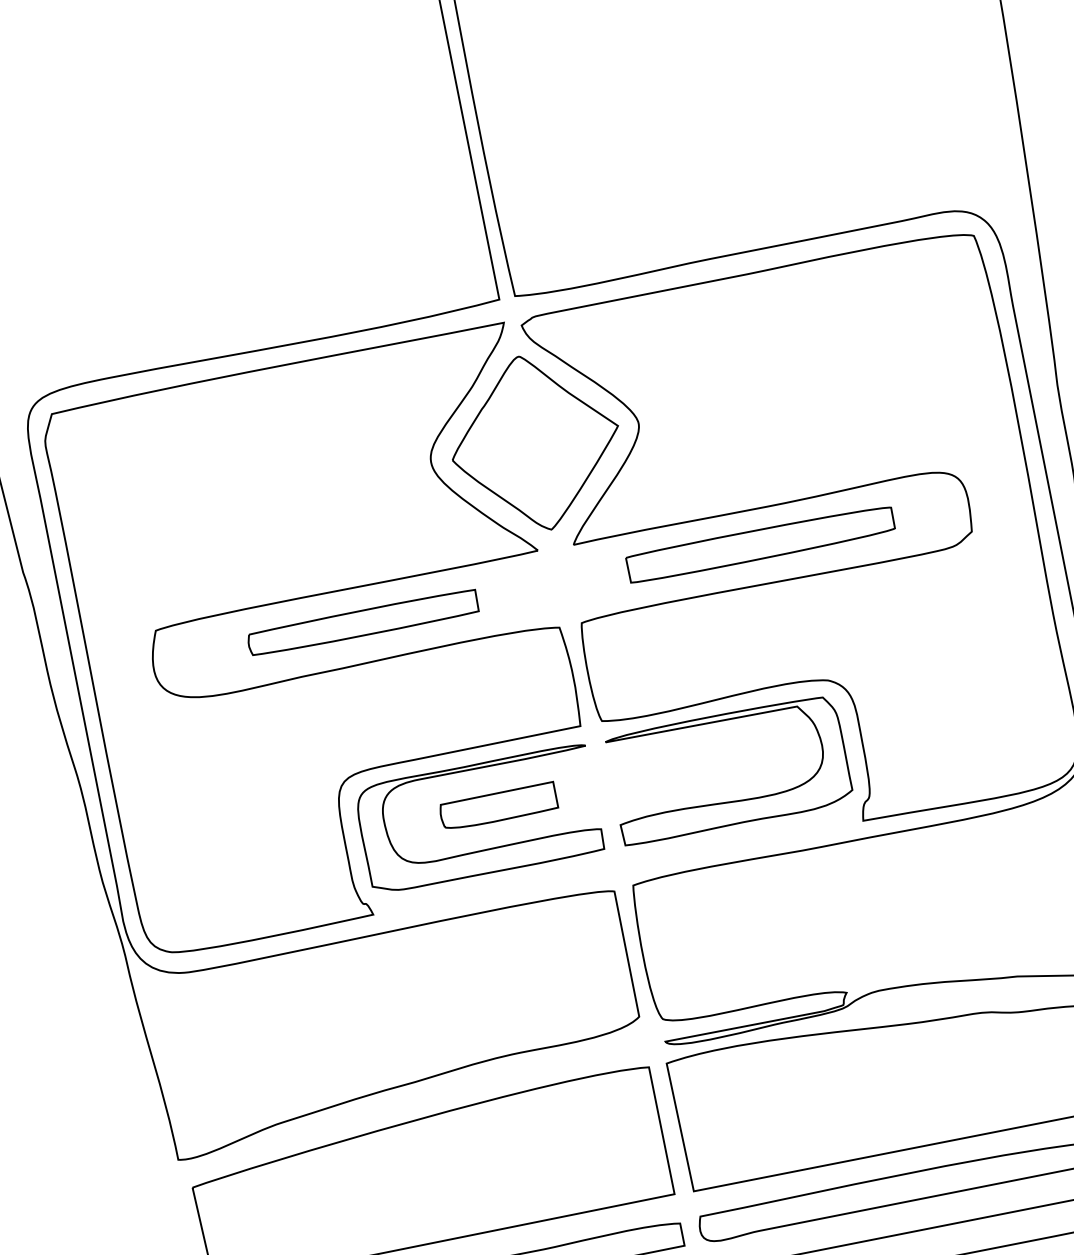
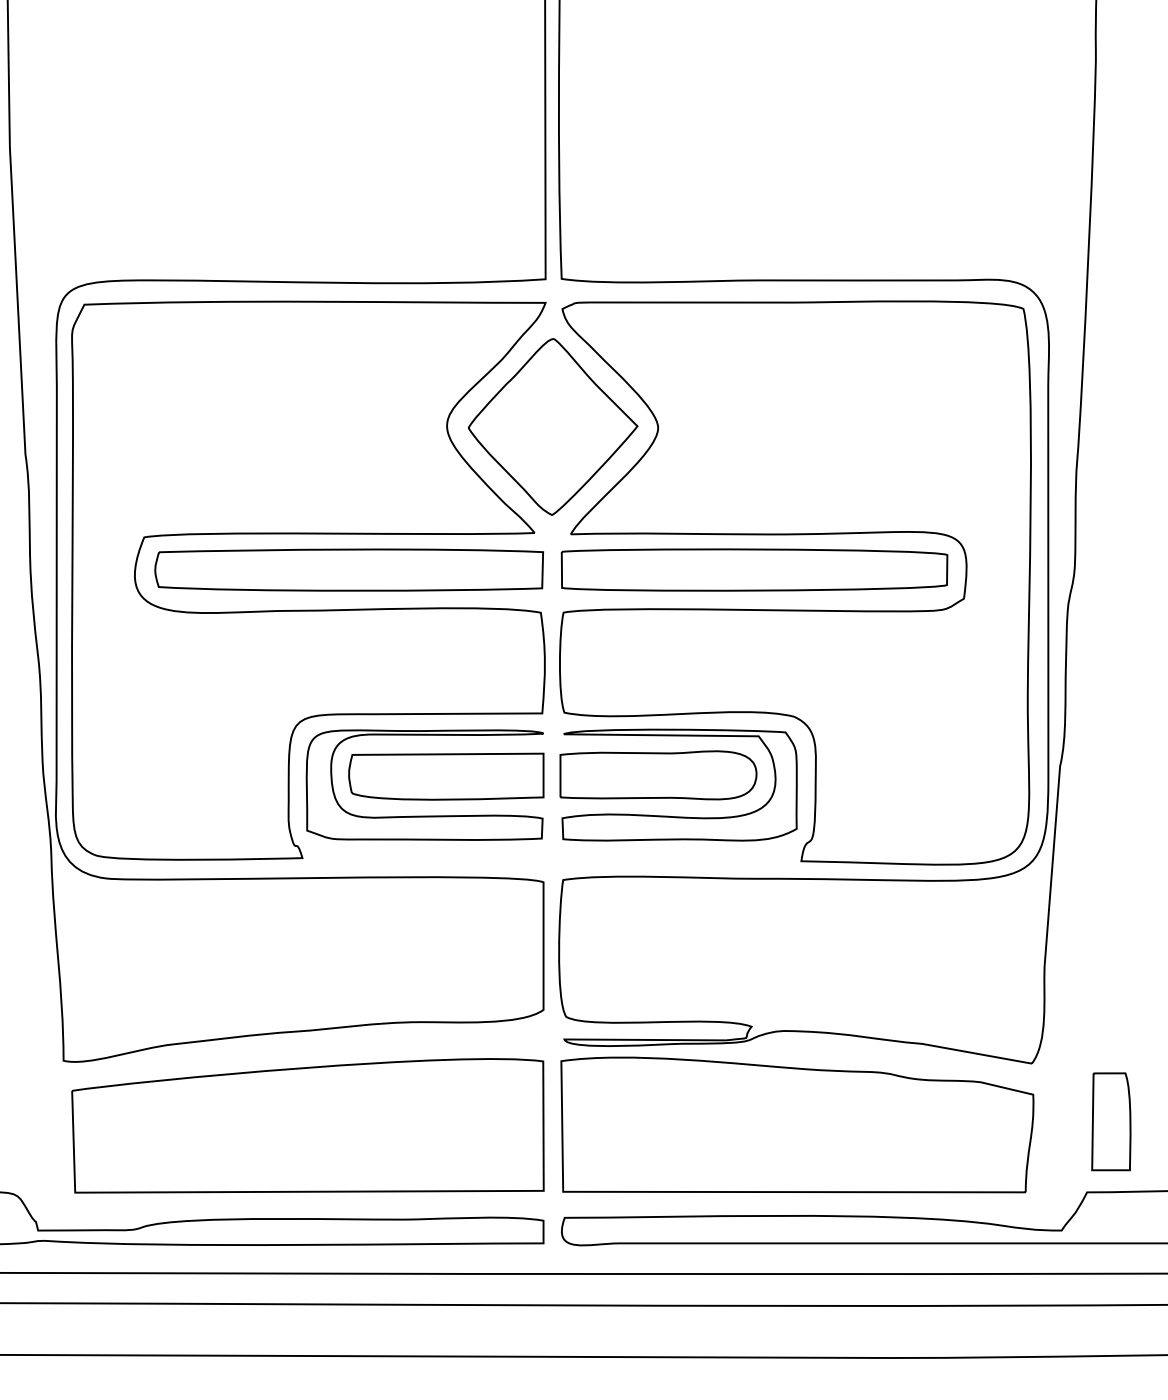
part: (760, 543) -> (754, 569), size x1.43
part: (362, 622) -> (348, 569), size x1.67
part: (706, 764) -> (658, 775), added
part: (498, 806) -> (446, 776), size x1.67

